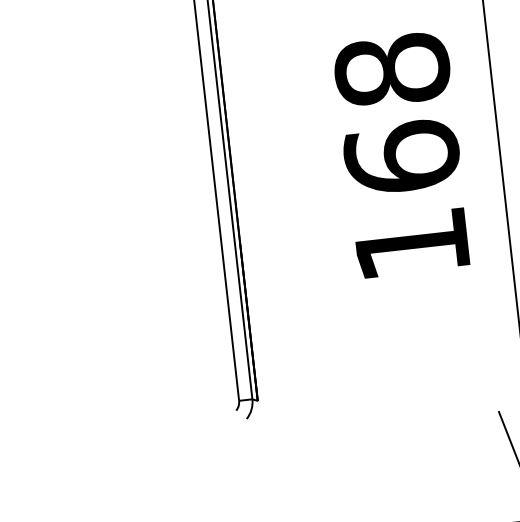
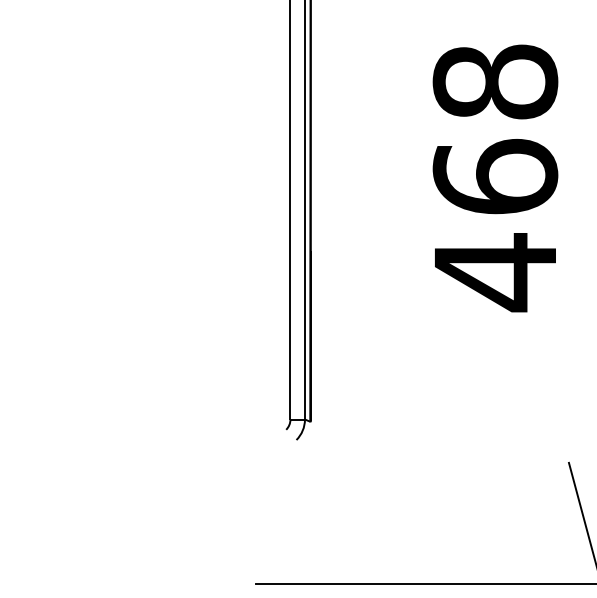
text: (412, 244) -> (495, 272), 168 -> 468

